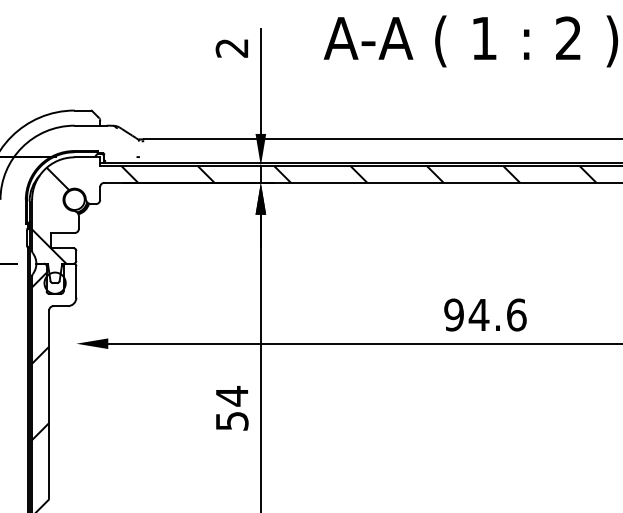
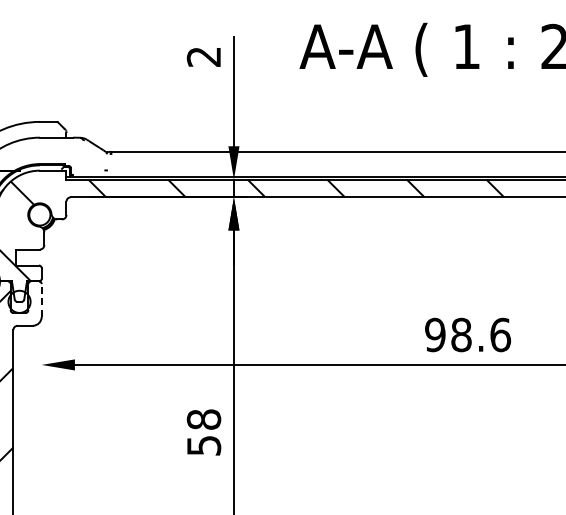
line: (76, 281) -> (41, 300), solid -> dashed
text: (478, 314) -> (460, 334), 94.6 -> 98.6
text: (231, 395) -> (203, 418), 54 -> 58

